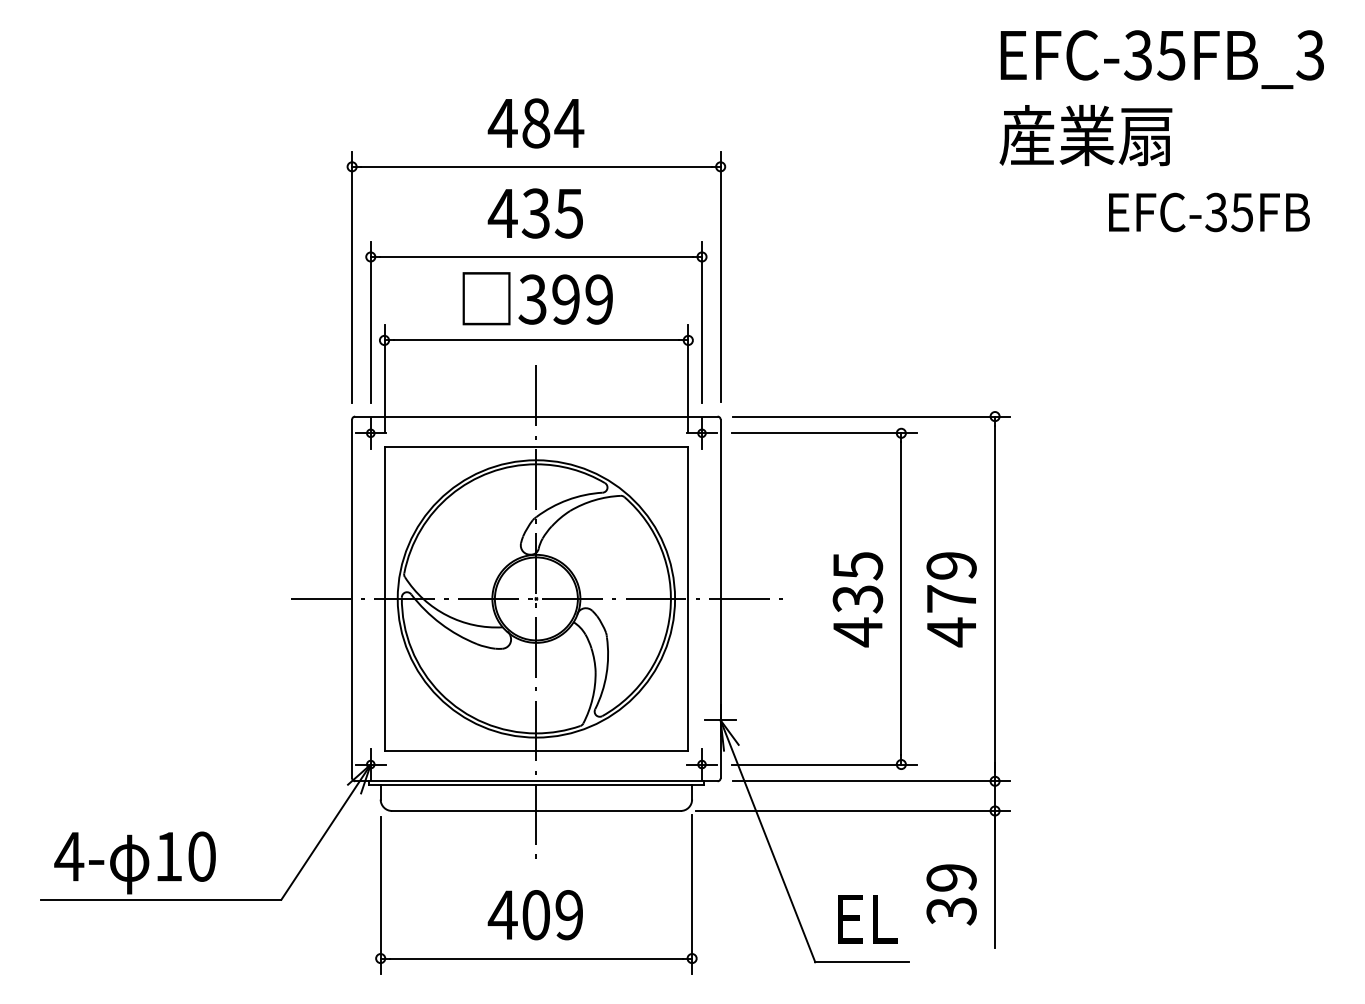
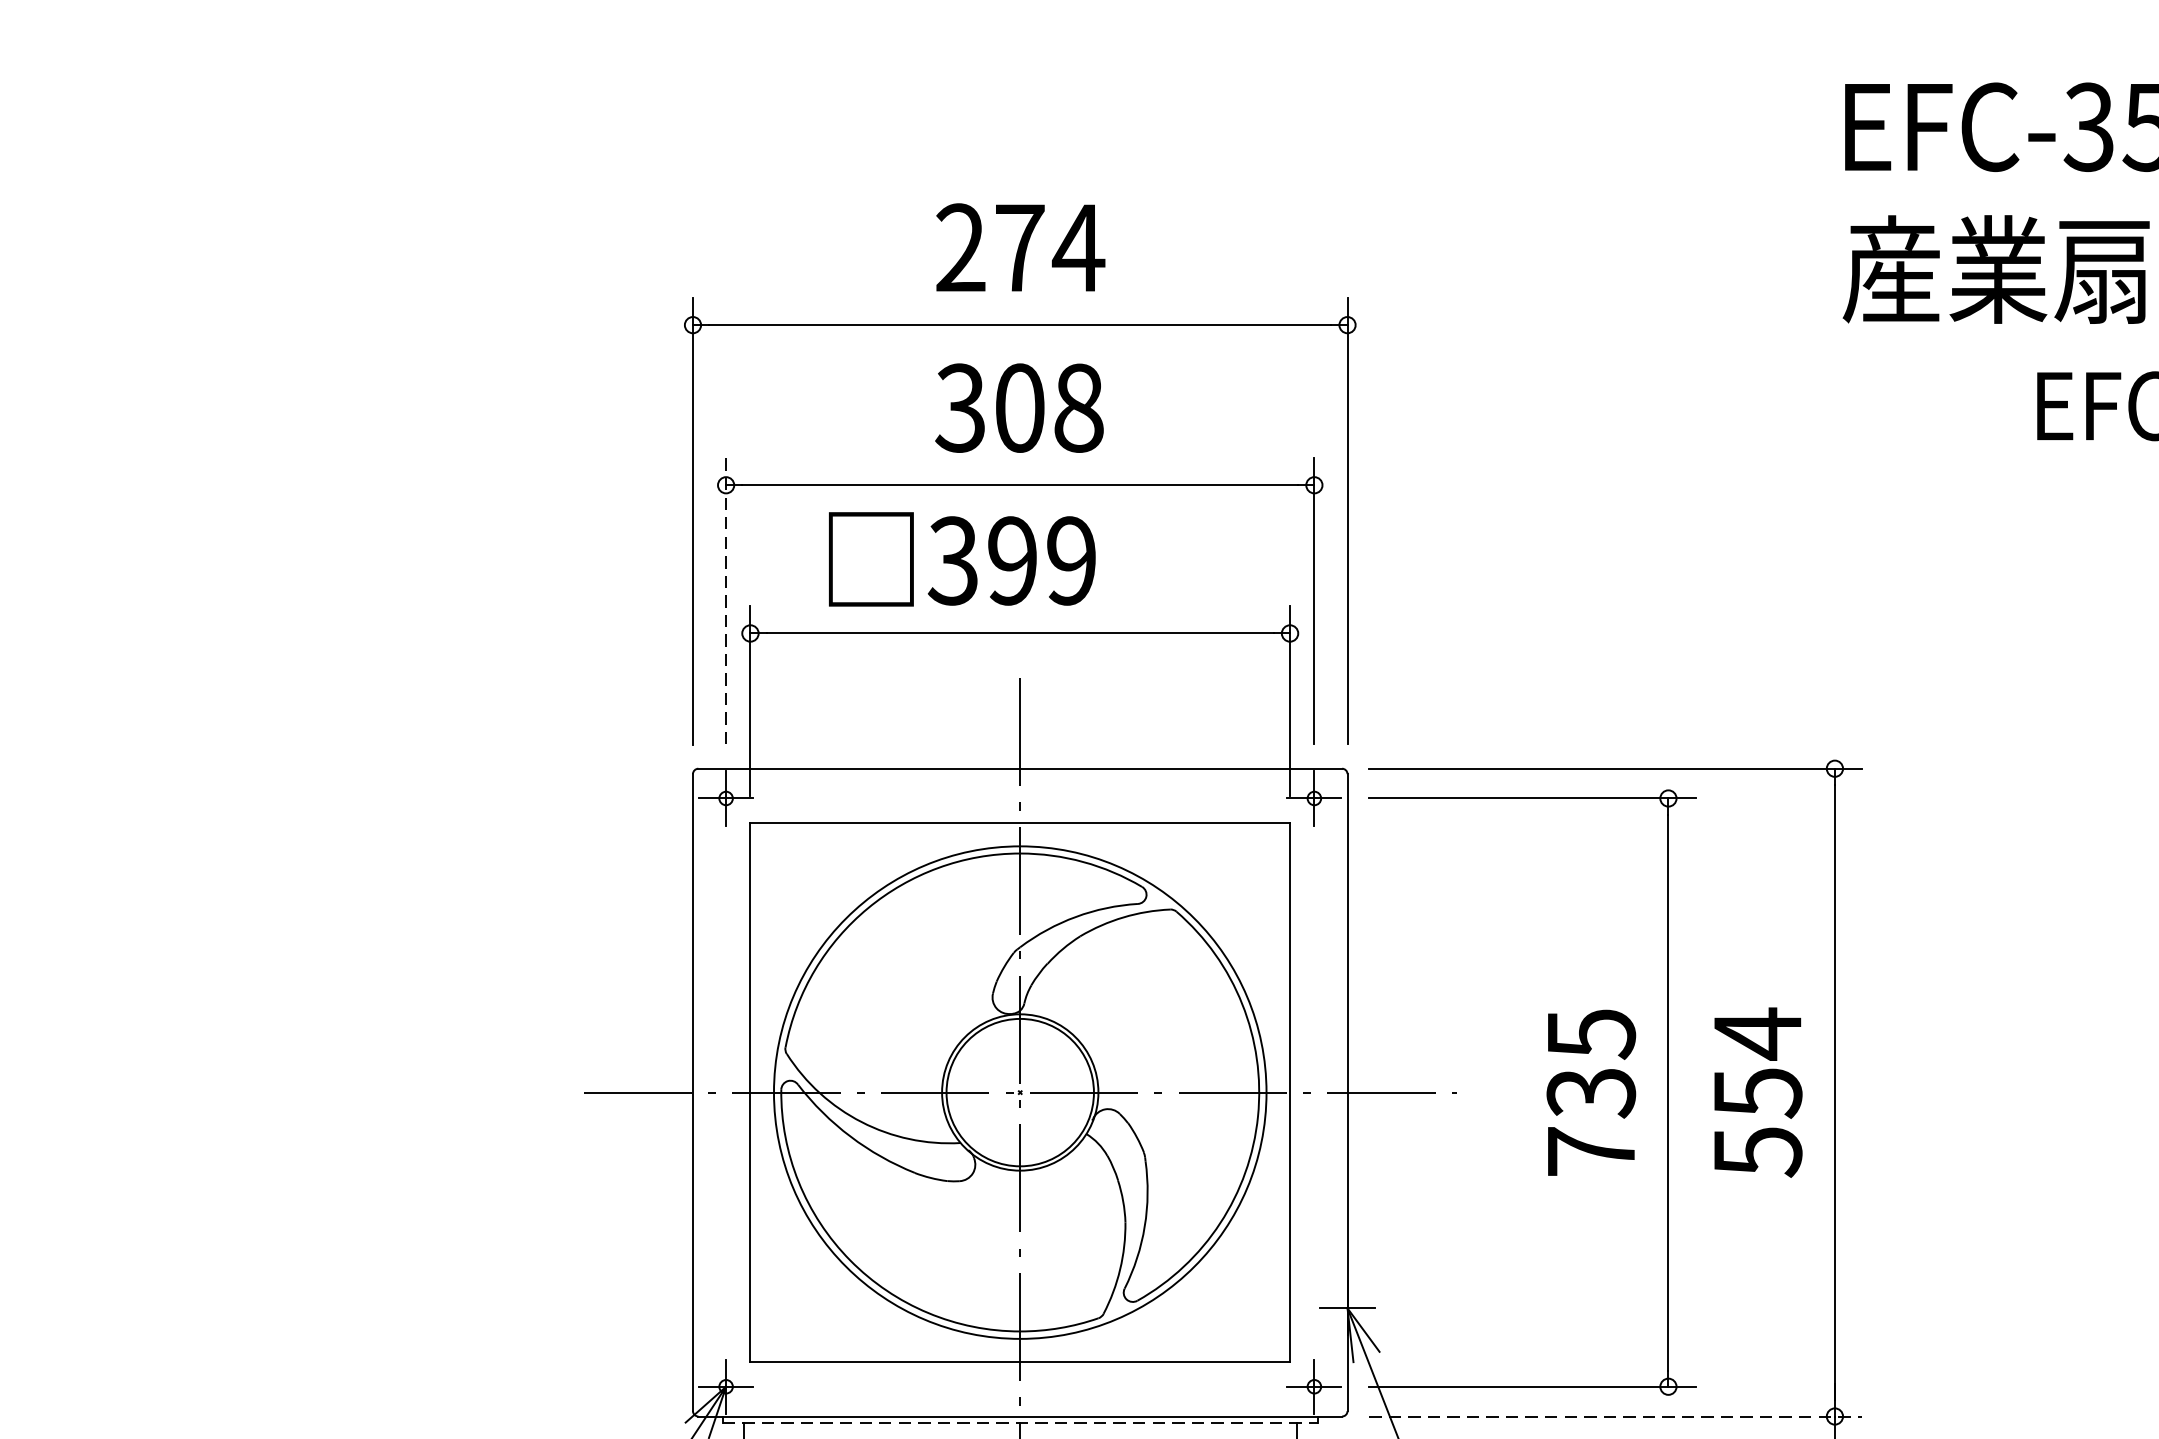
text: (518, 123) -> (988, 248), 484 -> 274
text: (535, 213) -> (1018, 408), 435 -> 308
text: (537, 298) -> (961, 559), moved
line: (370, 322) -> (725, 601), solid -> dashed
text: (951, 599) -> (1757, 1093), 479 -> 554
text: (857, 632) -> (1590, 1152), 435 -> 735
line: (871, 781) -> (1615, 1416), solid -> dashed
line: (536, 785) -> (1020, 1423), solid -> dashed

